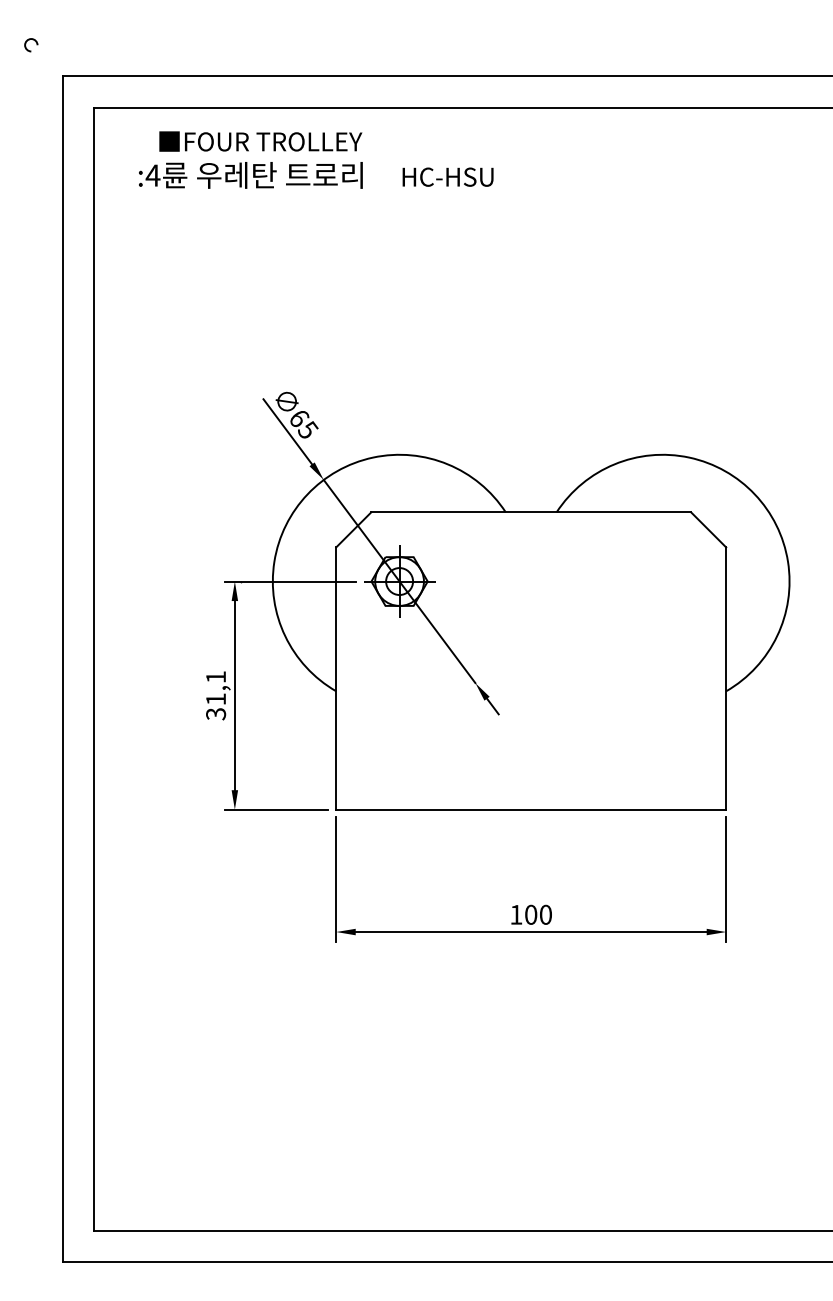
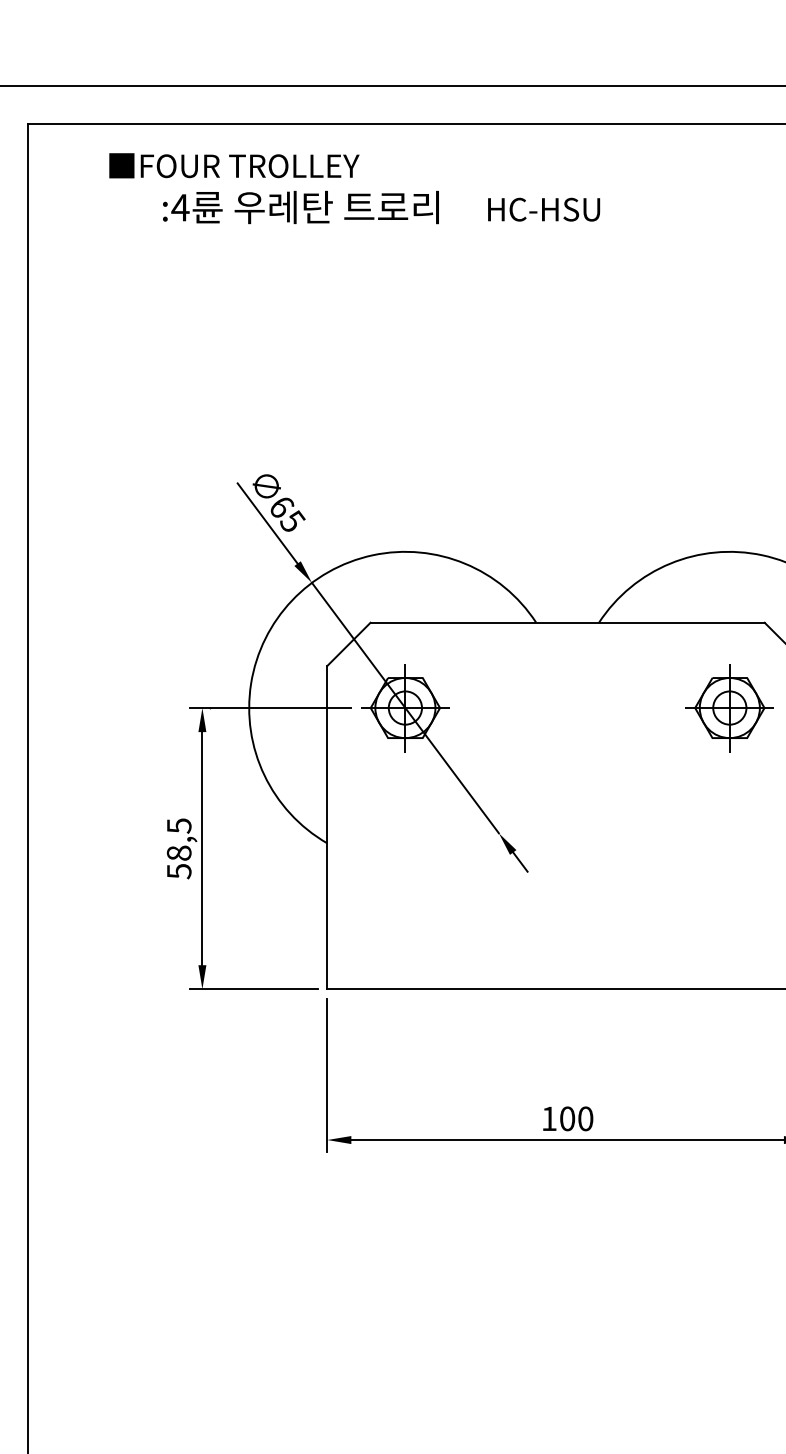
text: (316, 175) -> (381, 207), moved
part: (662, 581) -> (729, 708), added
text: (216, 695) -> (179, 848), 31,1 -> 58,5

